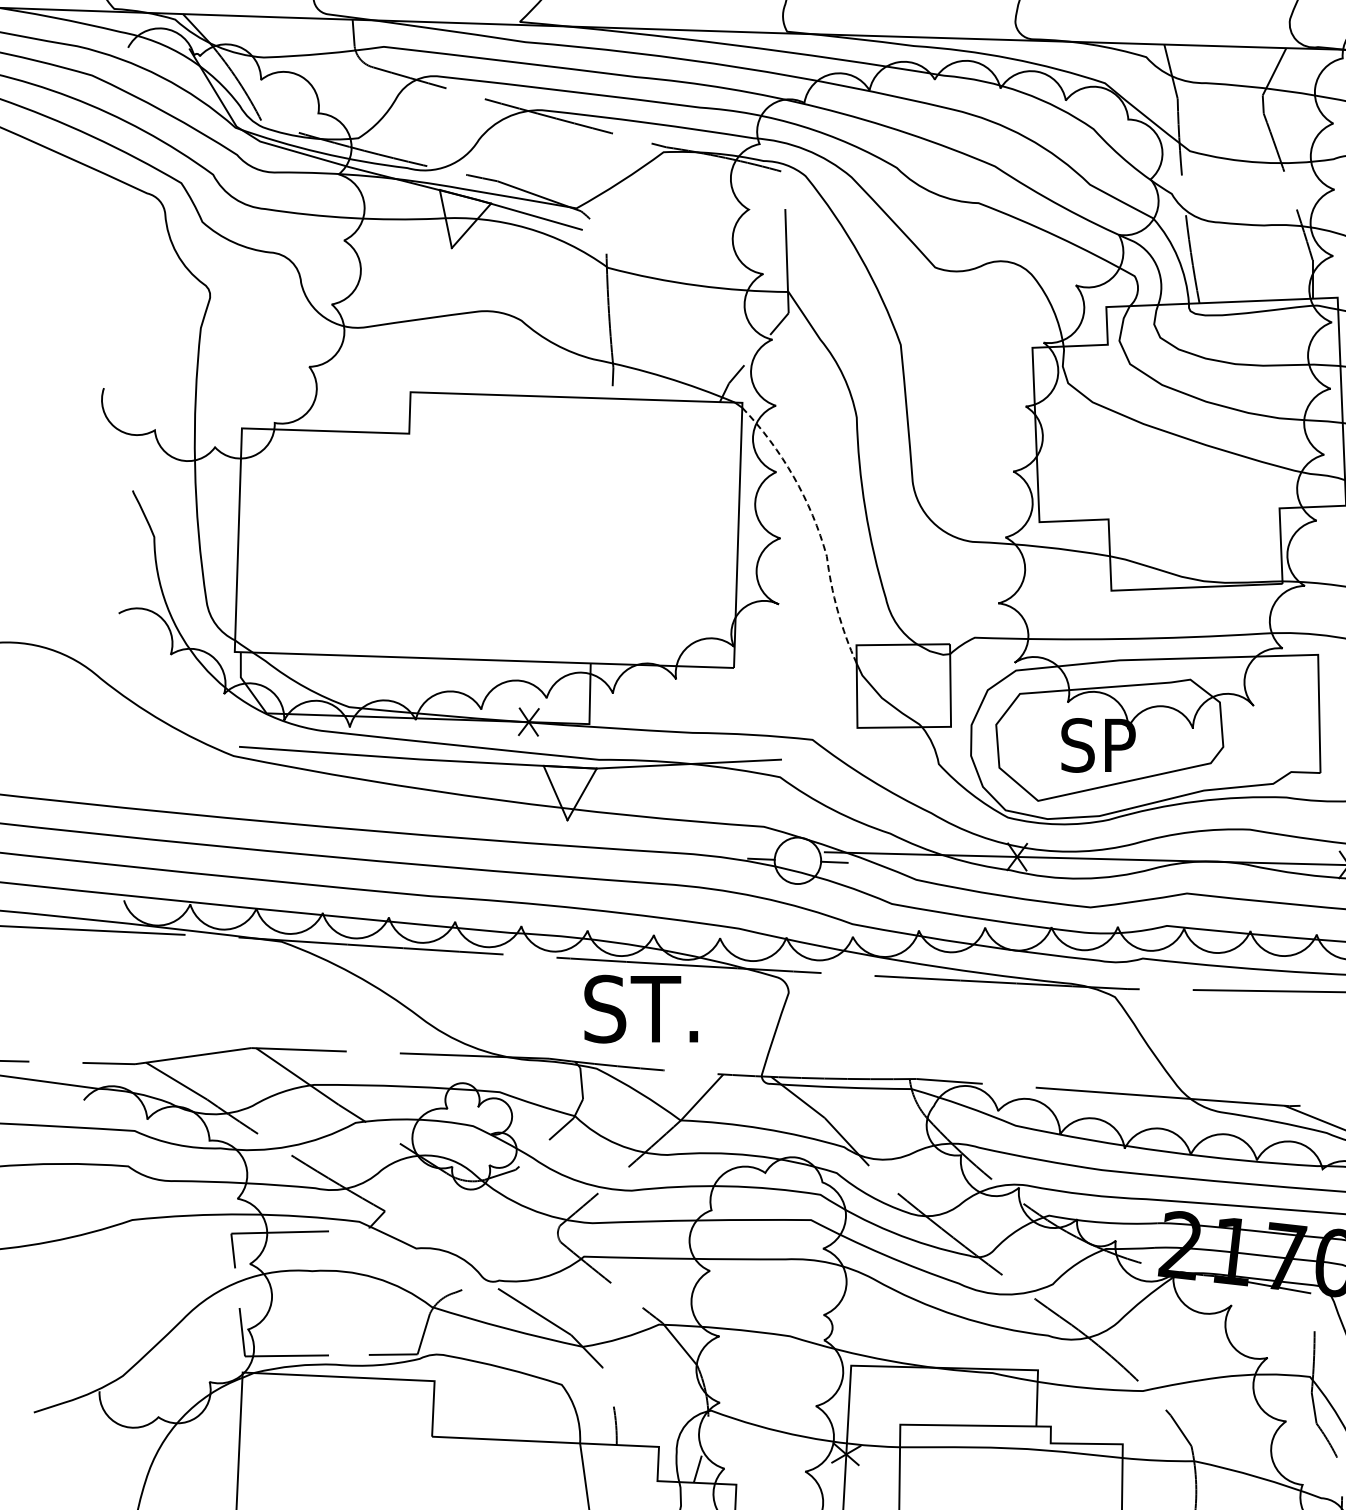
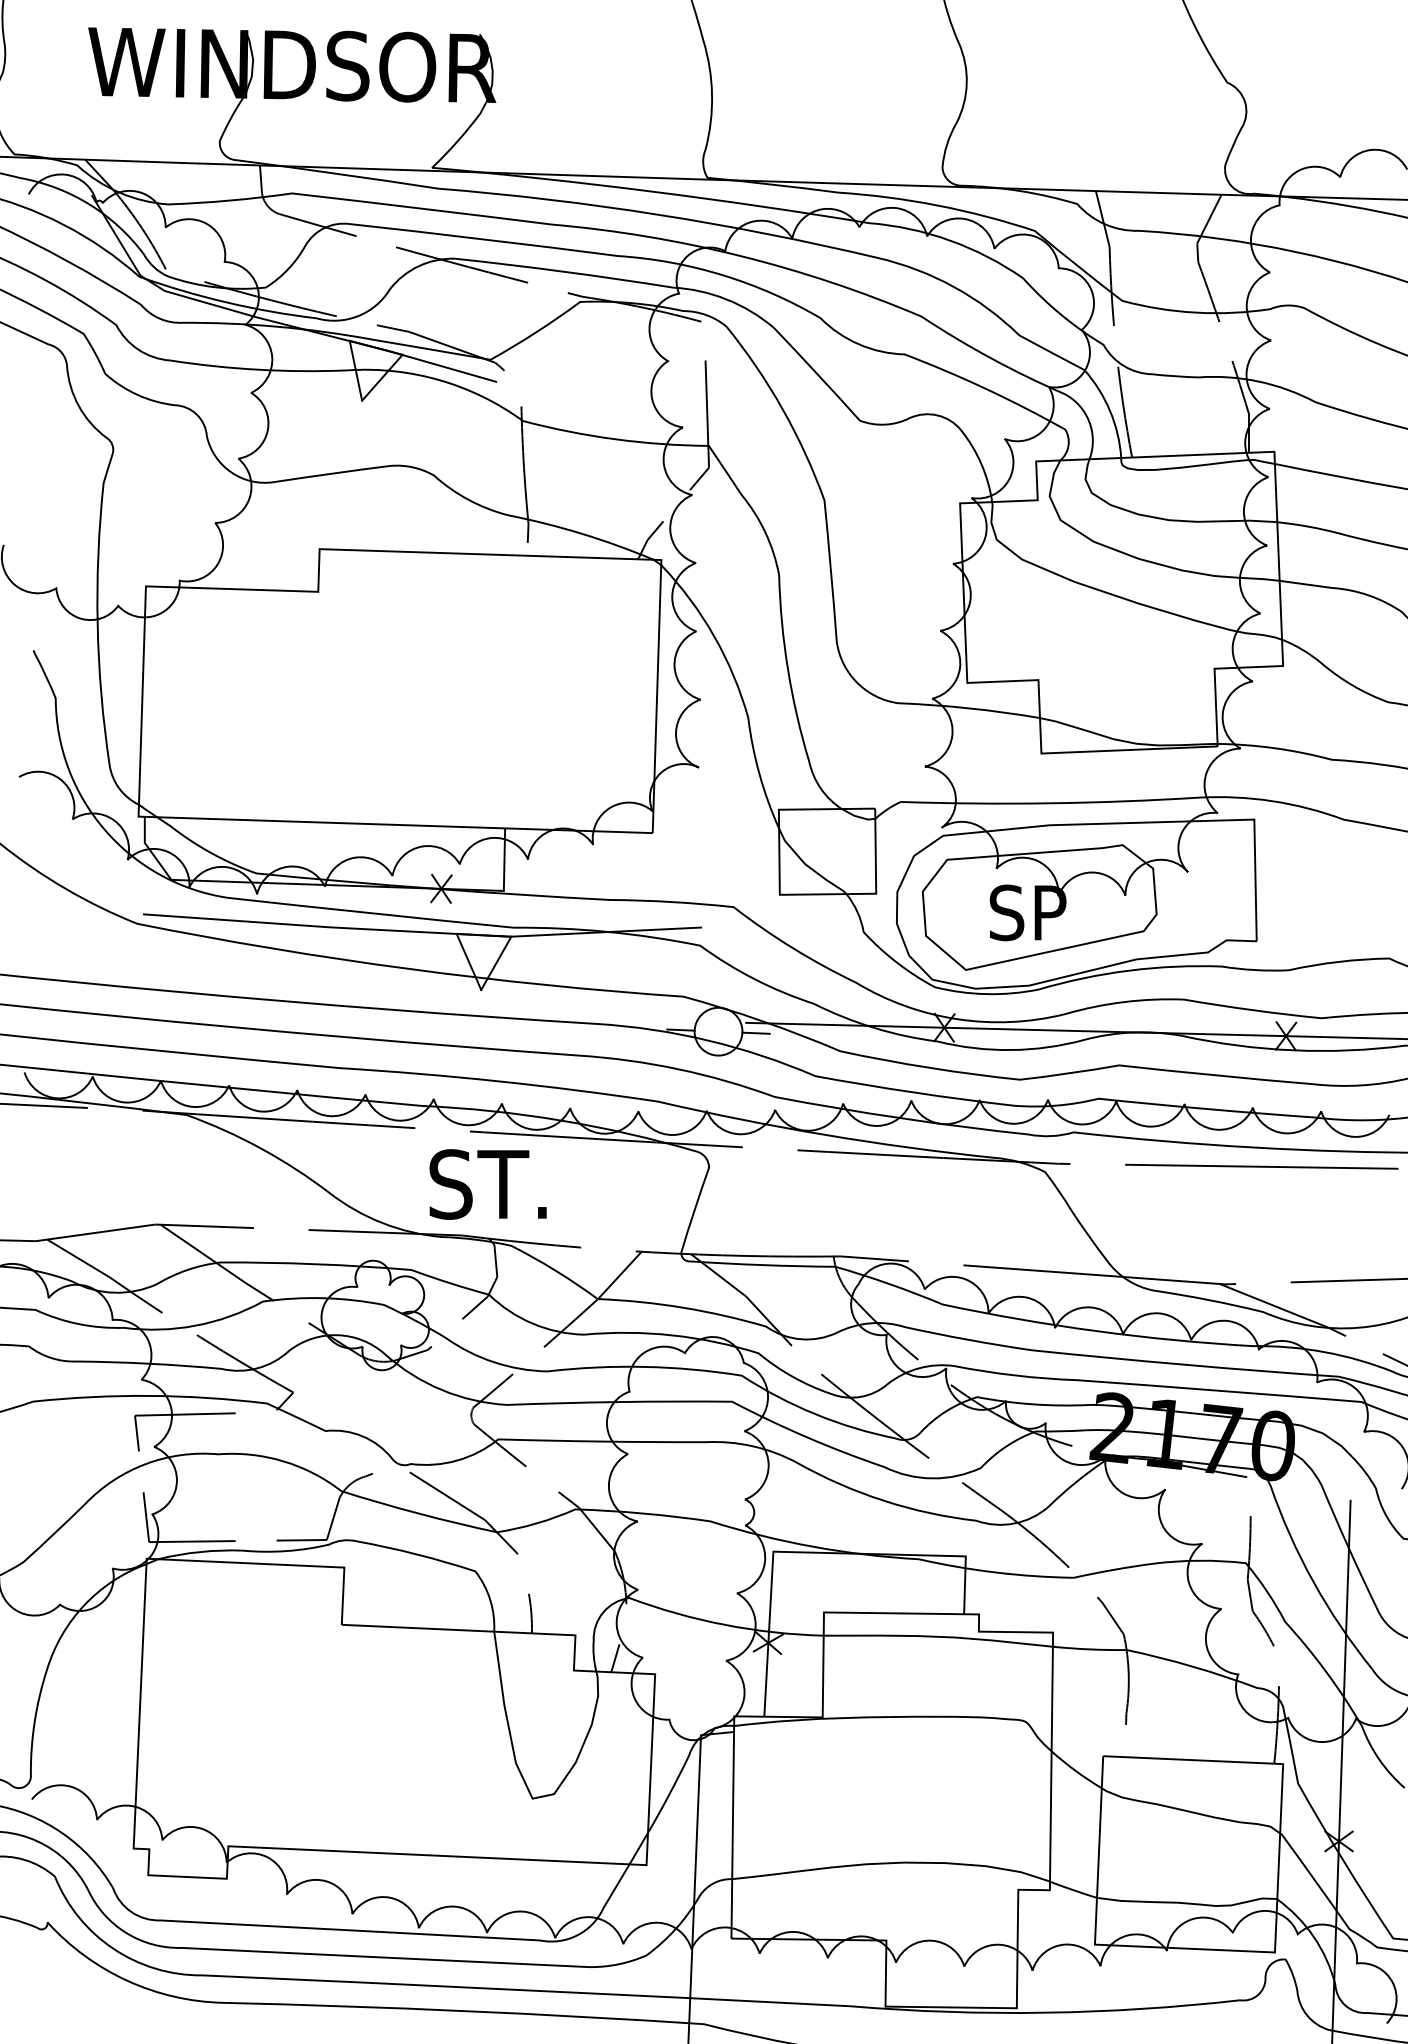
line: (817, 528) -> (738, 689), dashed -> solid
text: (640, 1009) -> (487, 1184), moved

